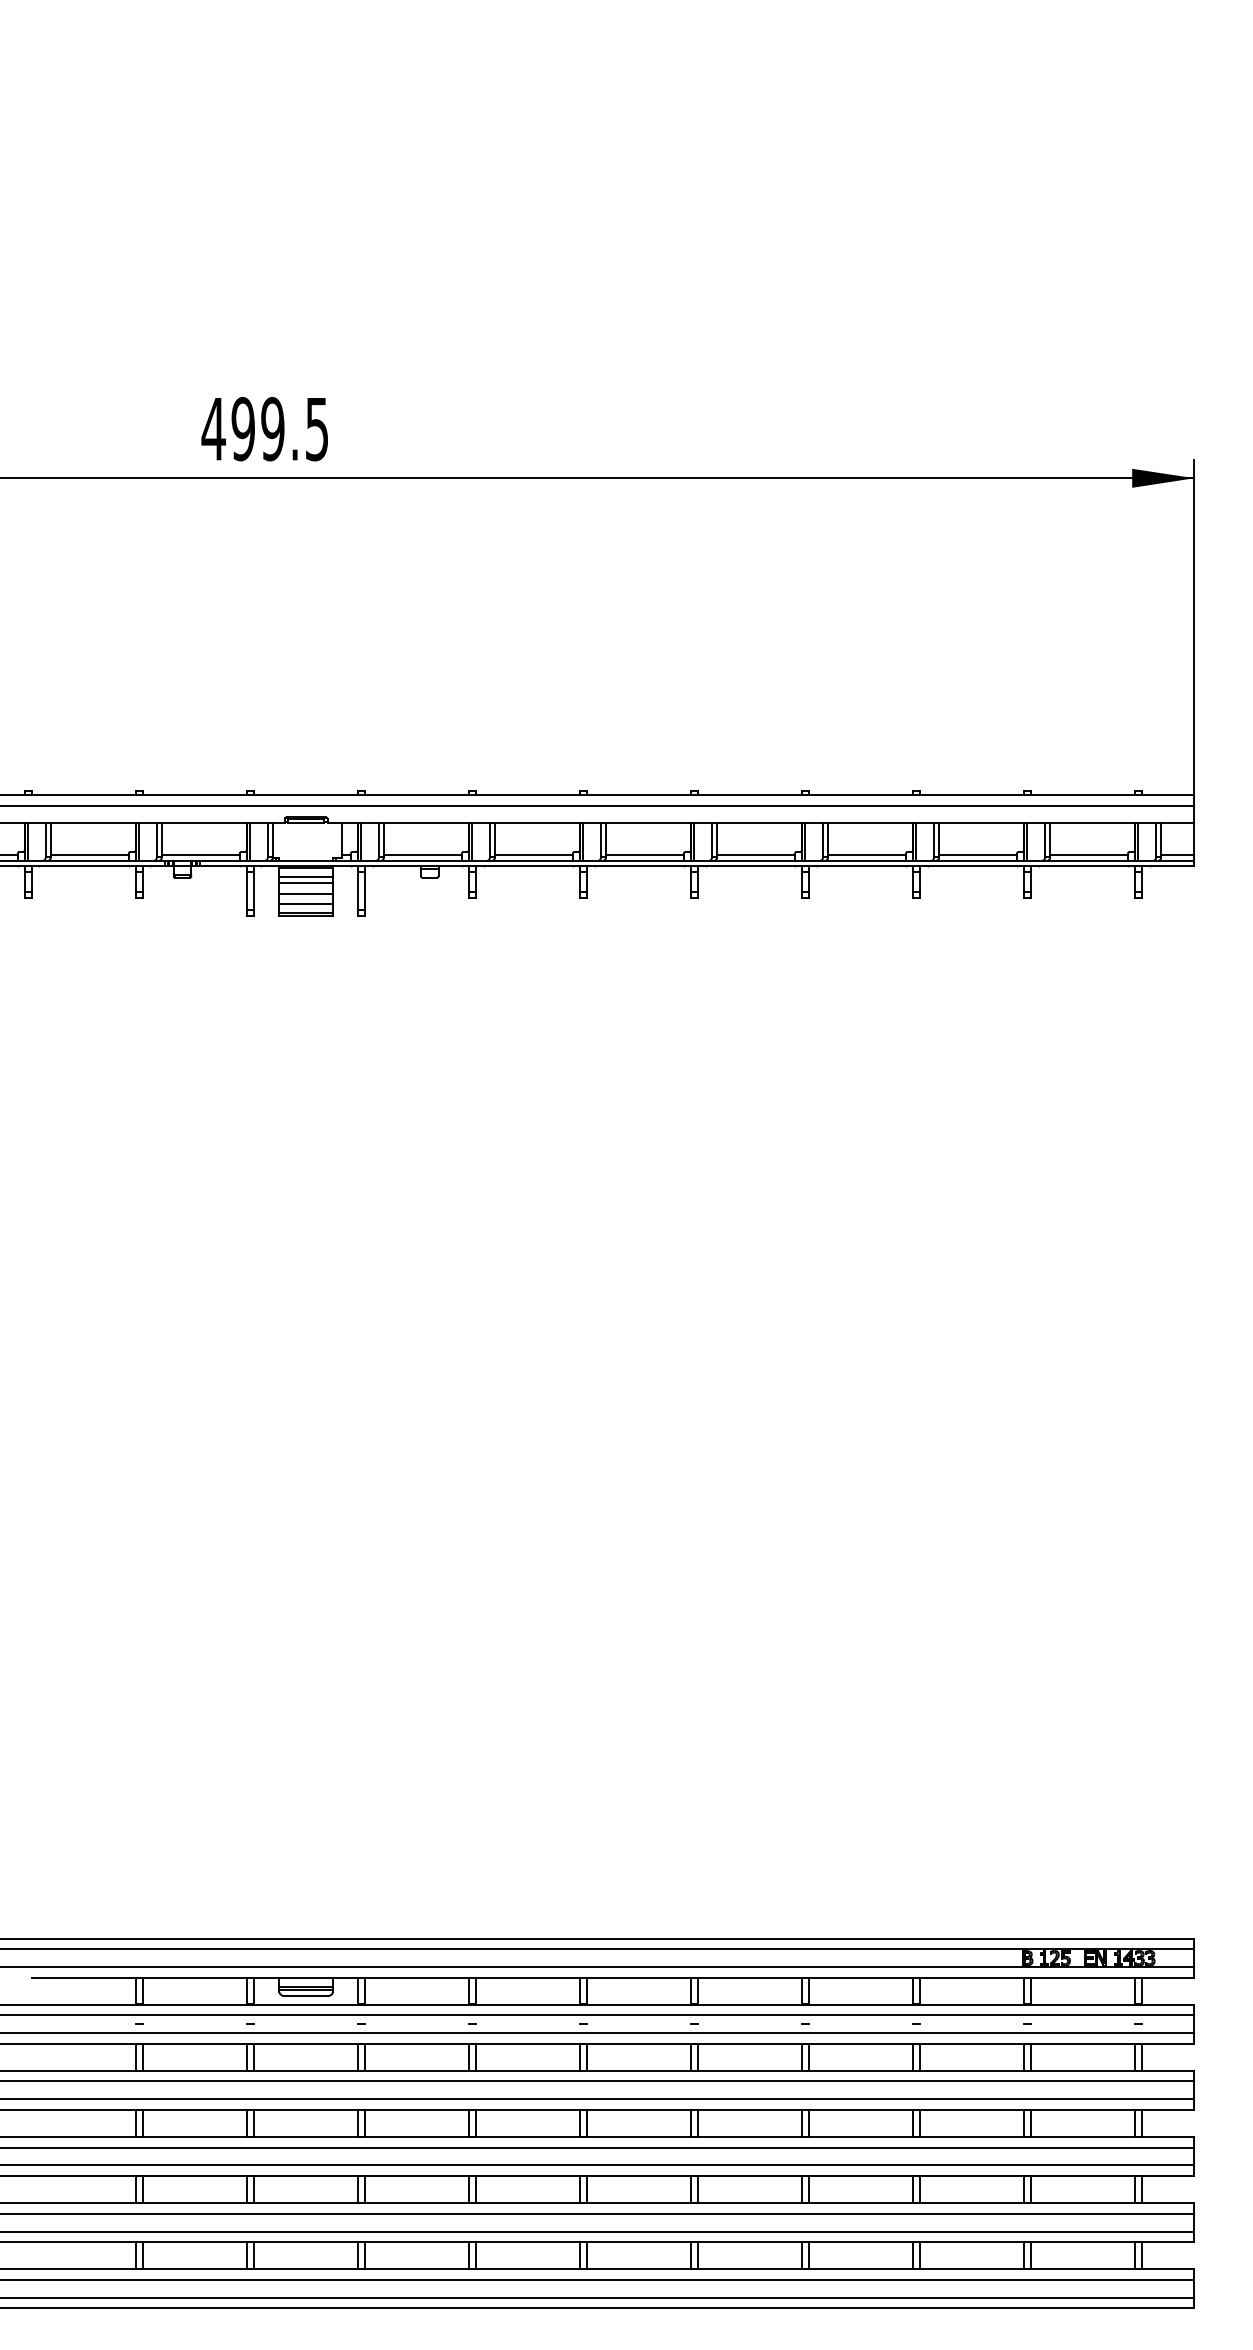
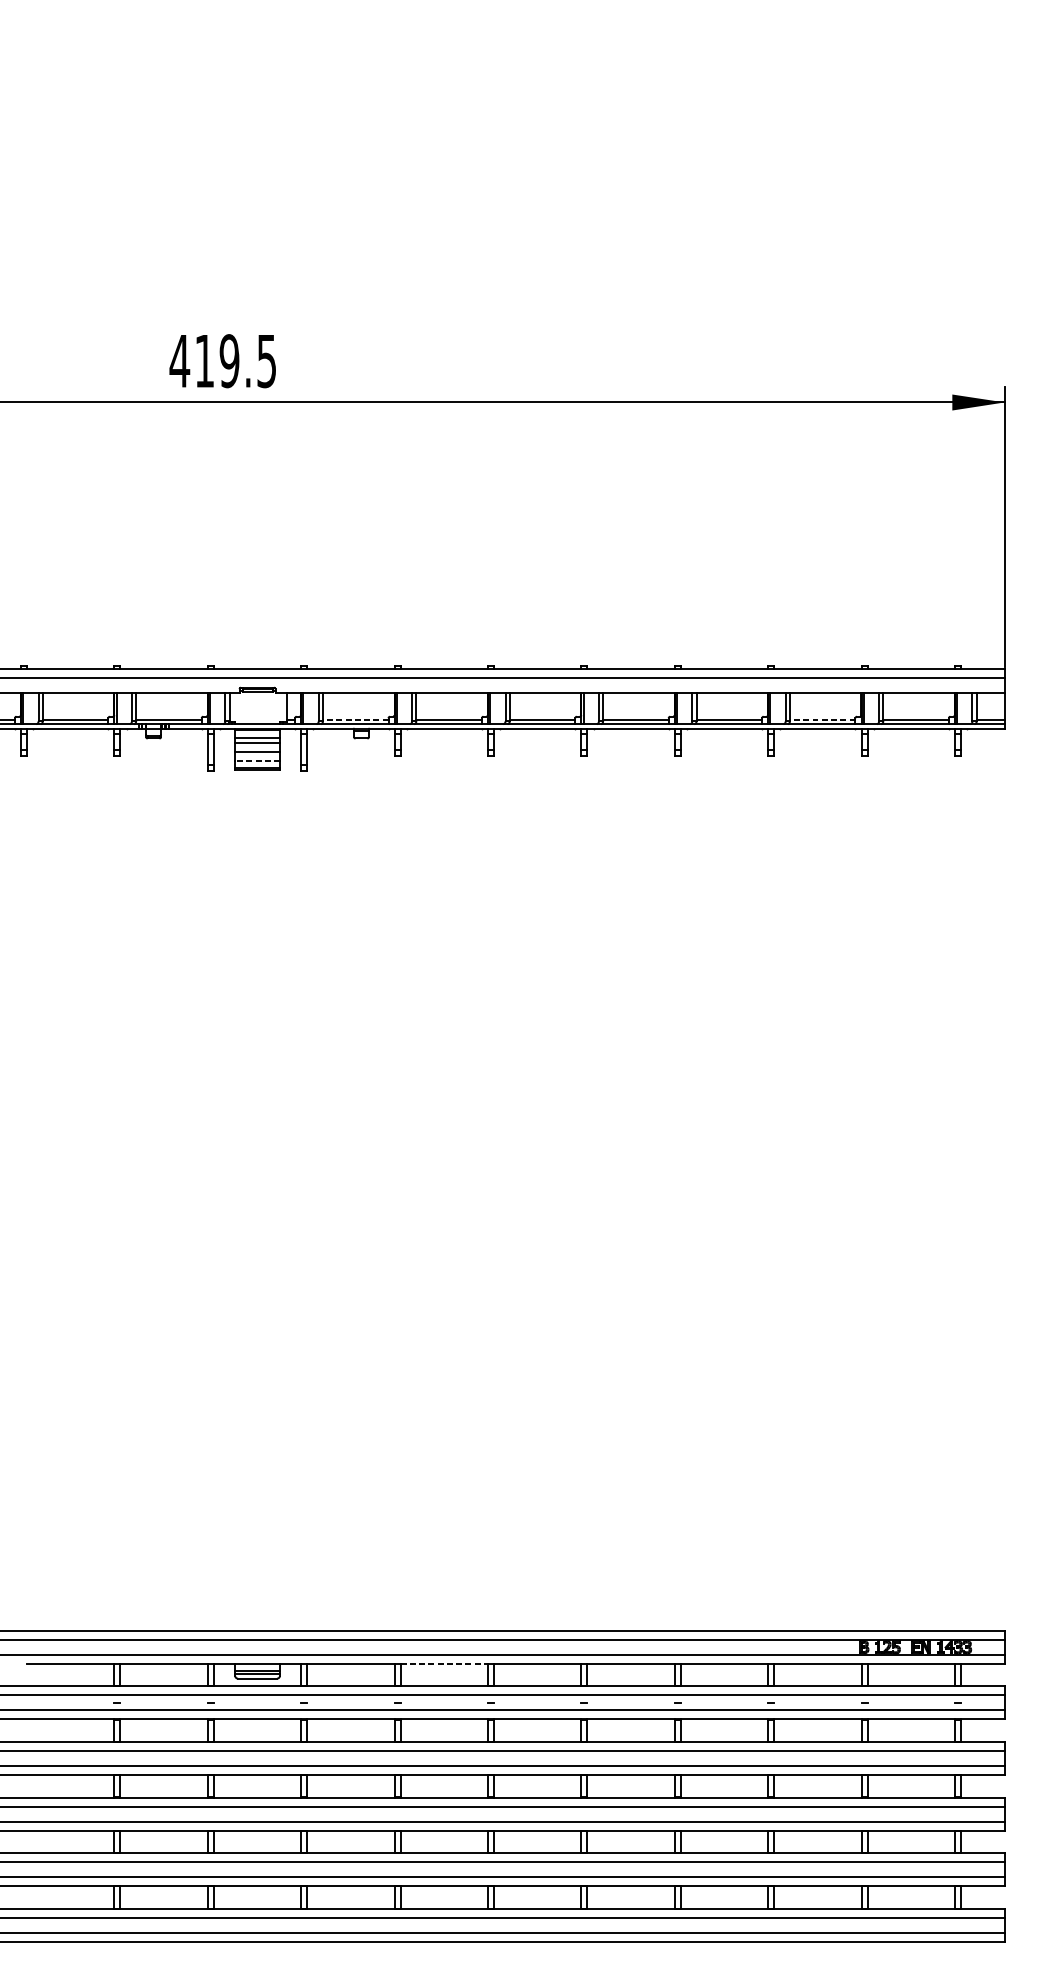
text: (242, 429) -> (204, 361), 499.5 -> 419.5
line: (422, 855) -> (355, 719), solid -> dashed
line: (978, 855) -> (823, 719), solid -> dashed
line: (306, 904) -> (257, 760), solid -> dashed
line: (528, 1977) -> (444, 1663), solid -> dashed

